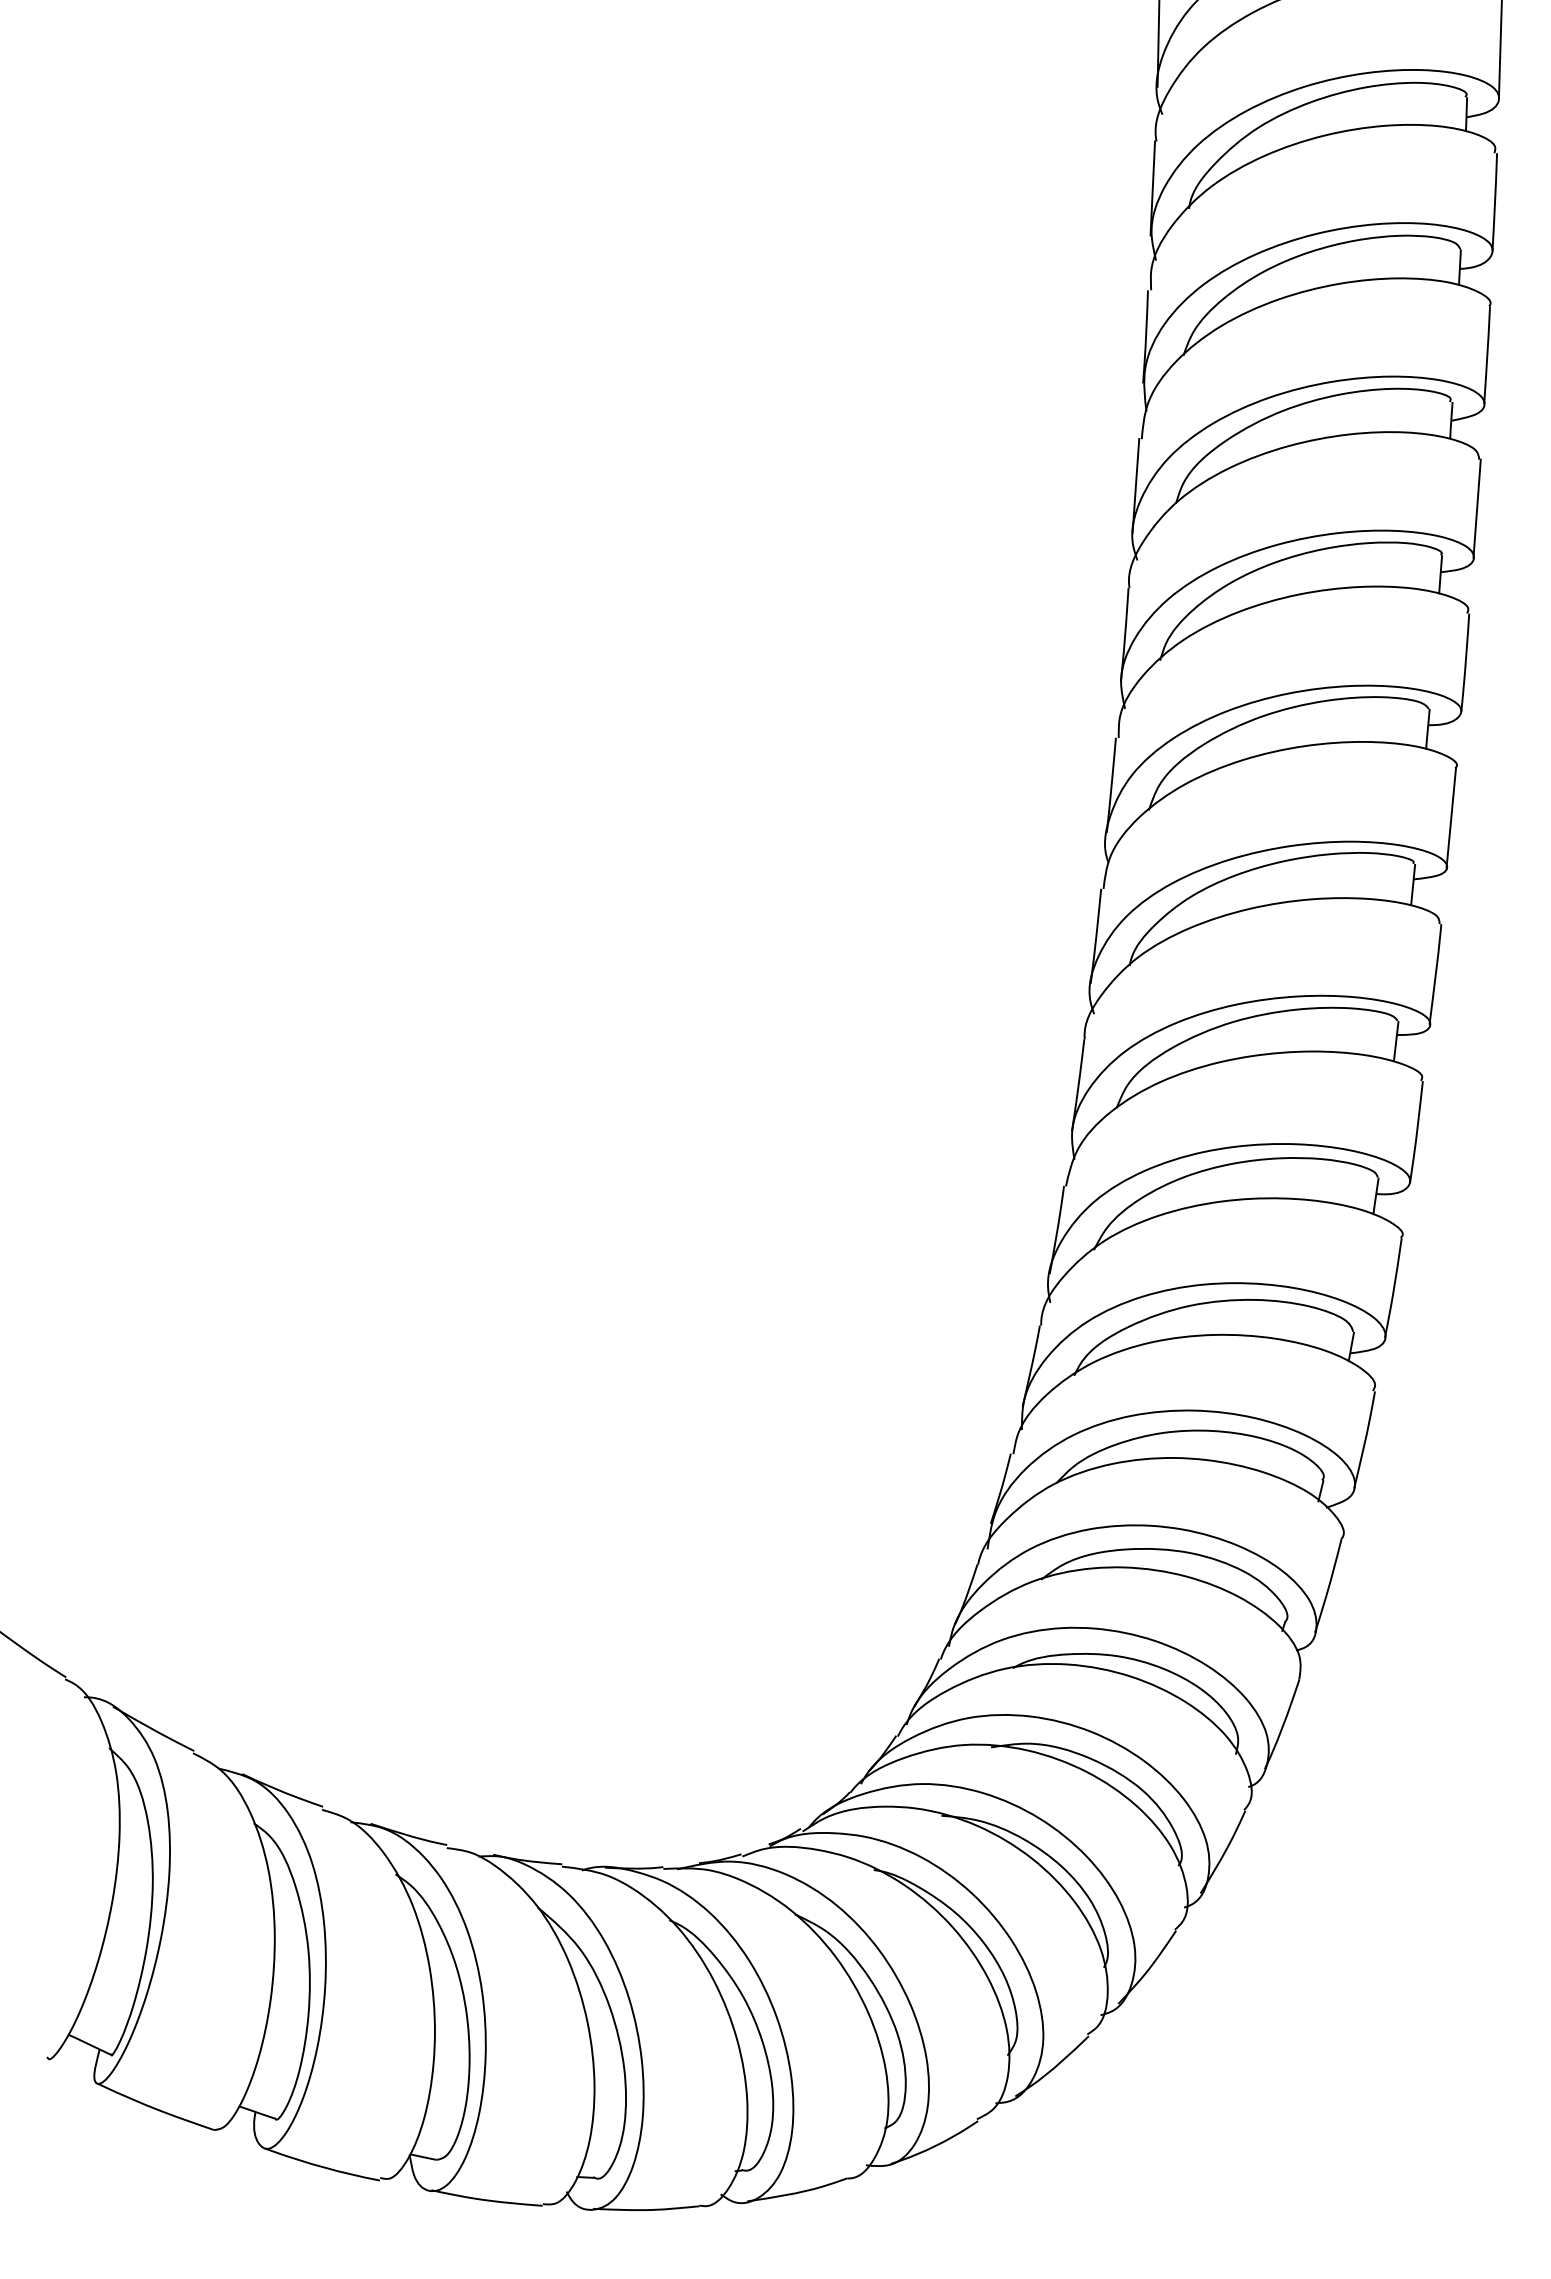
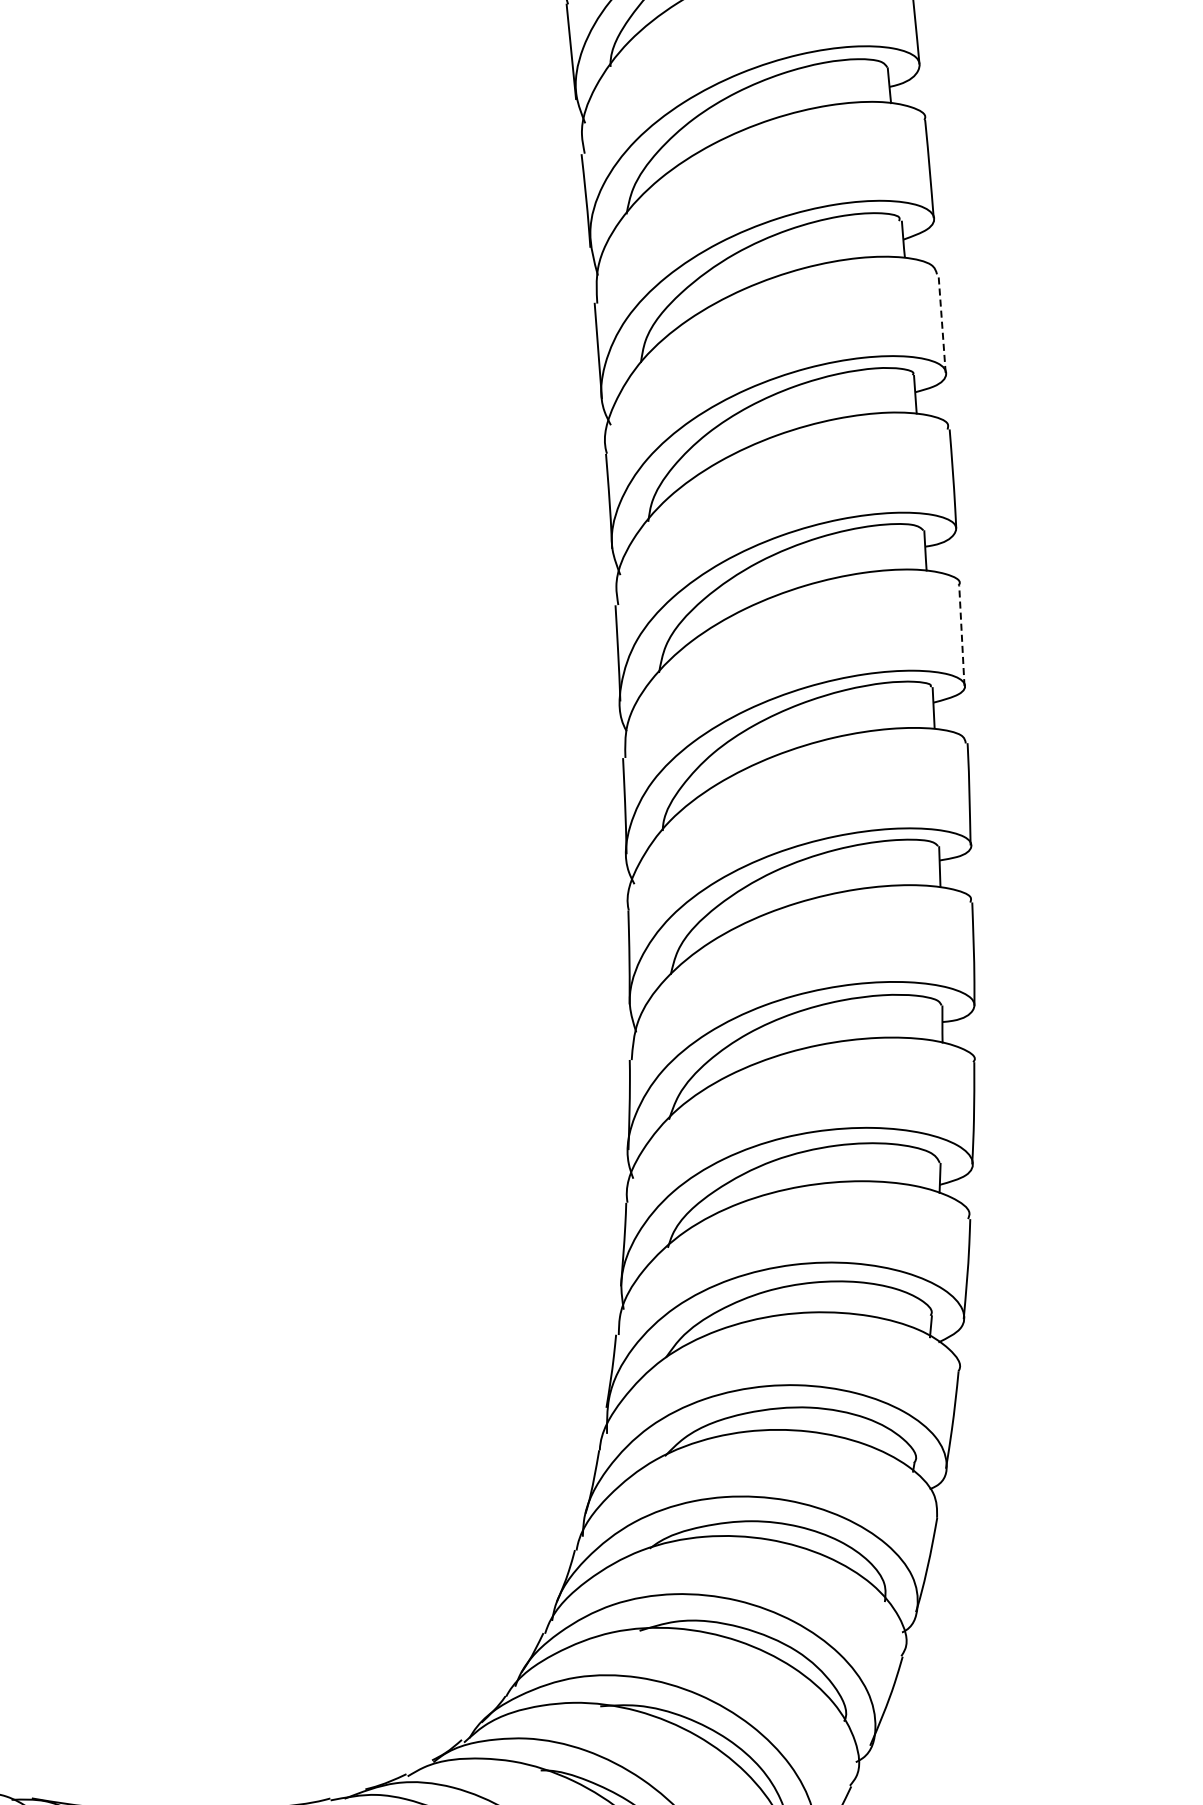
line: (1477, 508) -> (942, 323), solid -> dashed
line: (1451, 818) -> (962, 636), solid -> dashed

